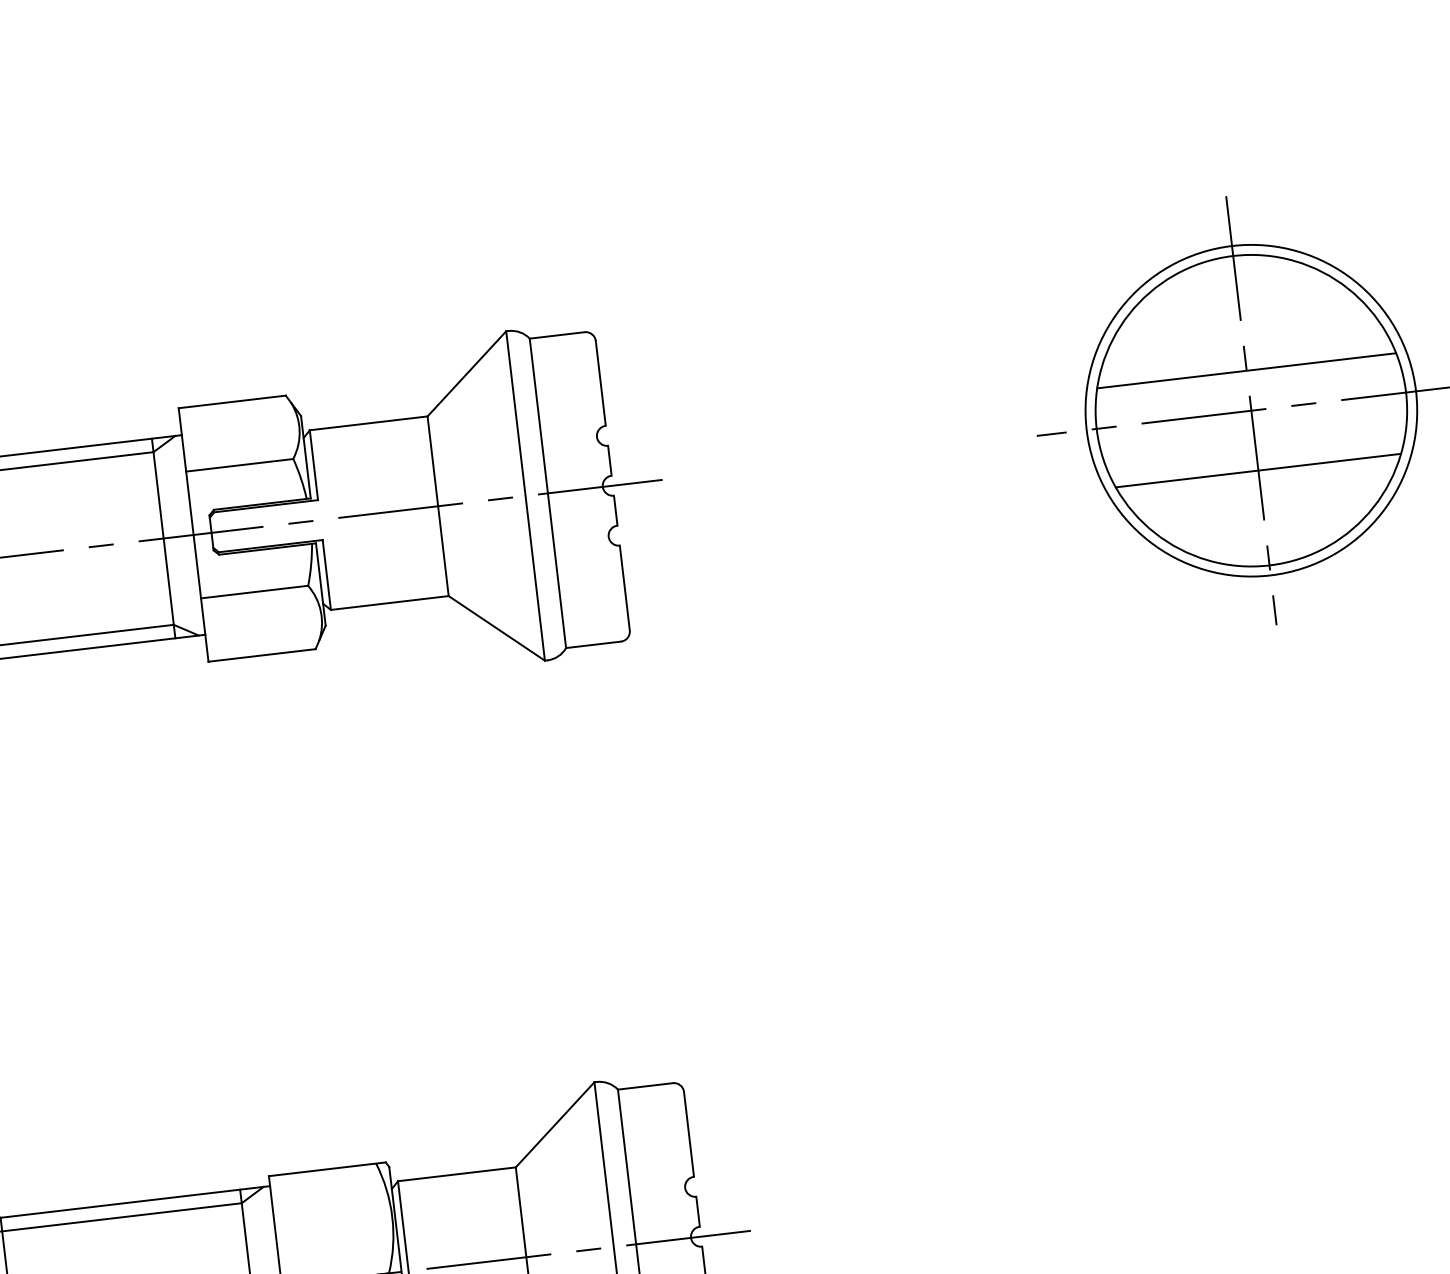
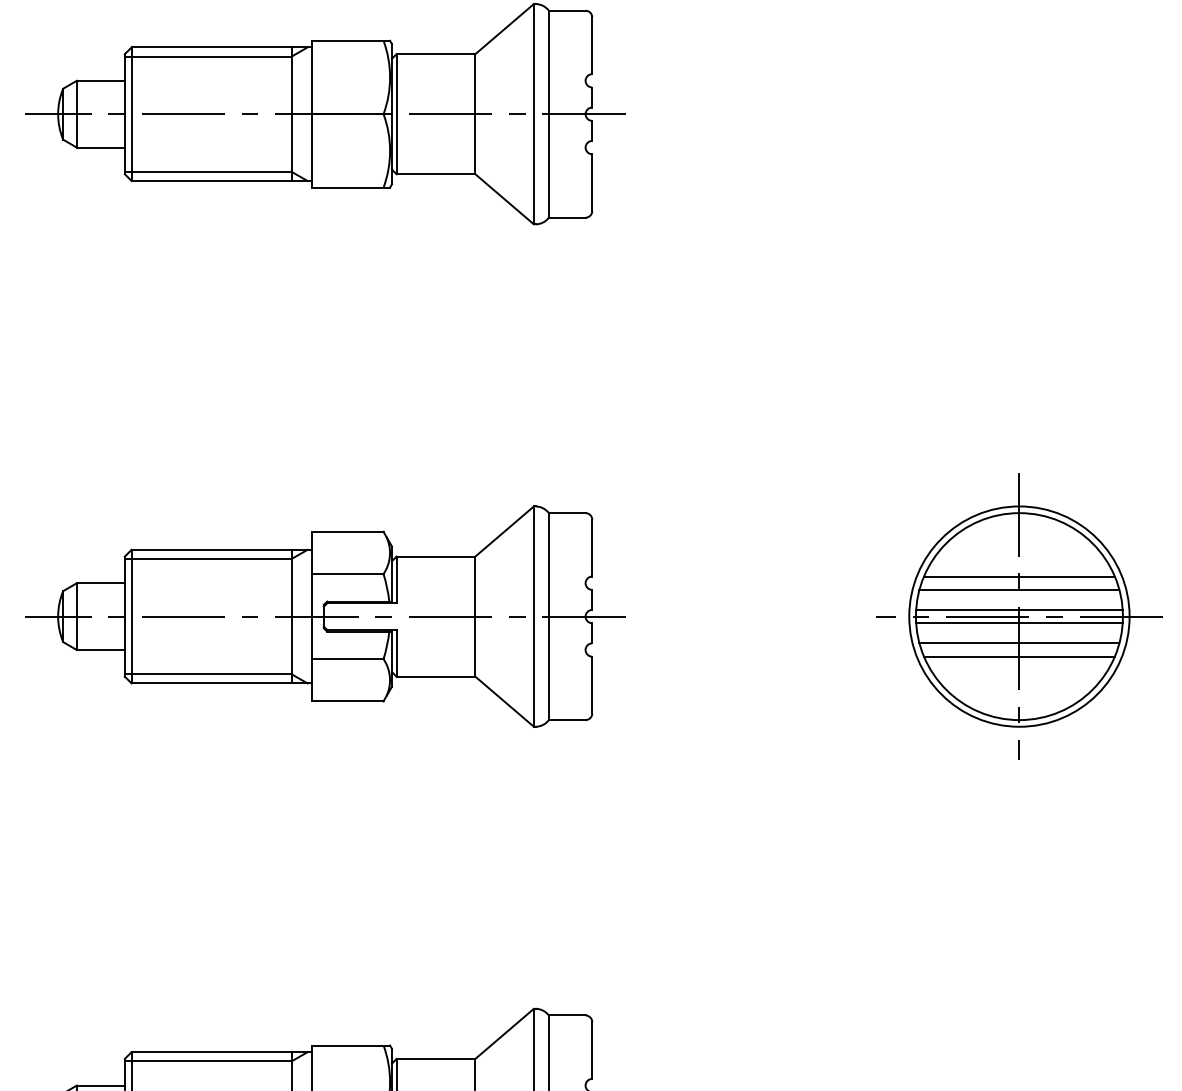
line: (1244, 350) -> (1019, 576), added
line: (1250, 400) -> (1019, 609), added
line: (1252, 421) -> (1019, 623), added
line: (1256, 450) -> (1019, 643), added

